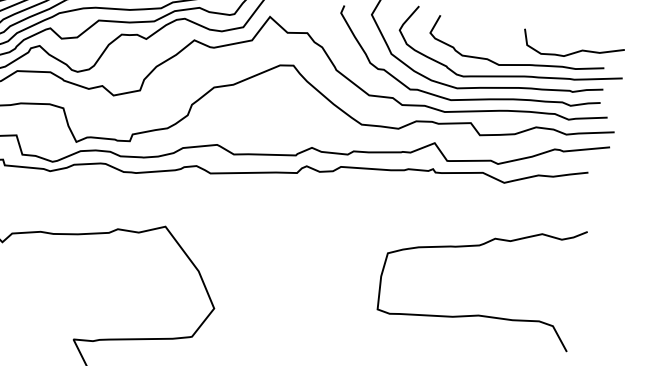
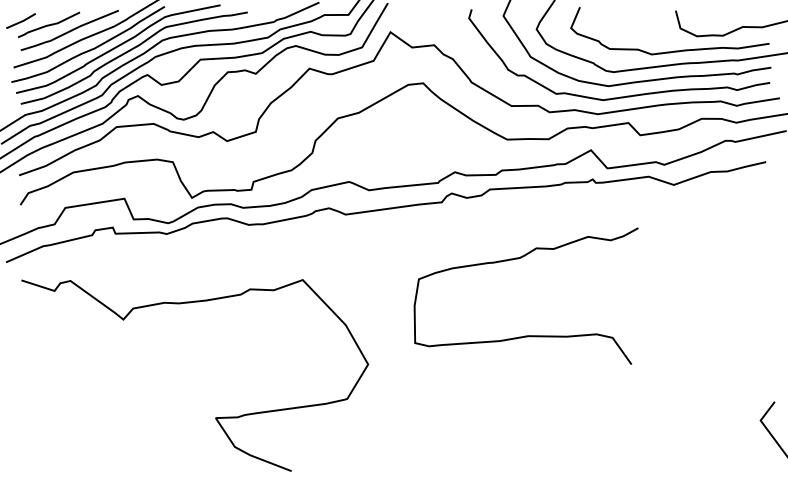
curve: (478, 246) -> (518, 259), moved

